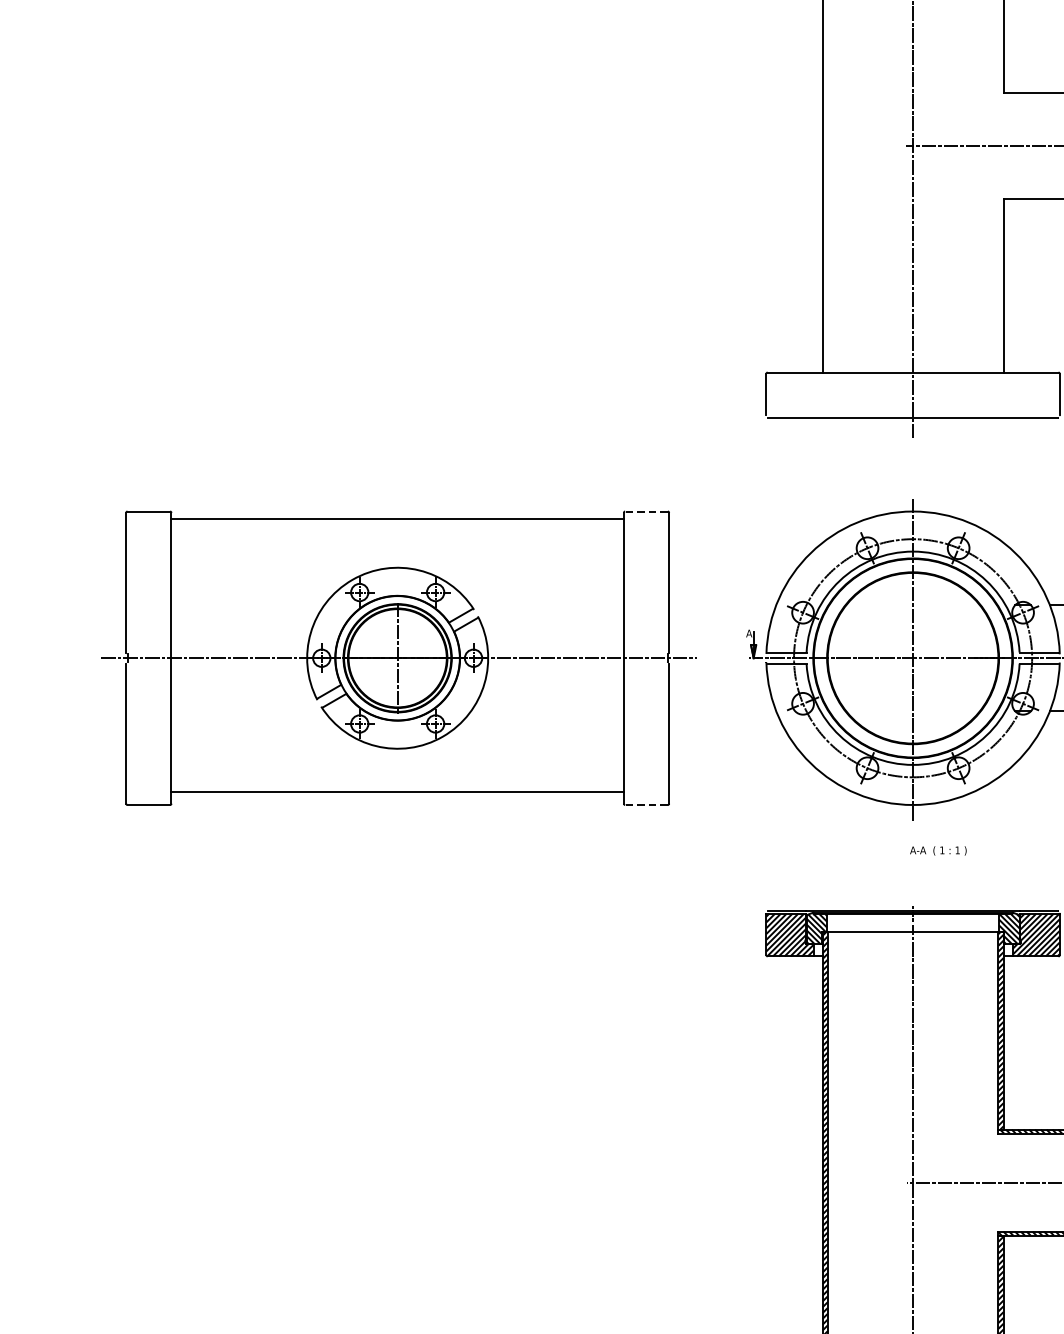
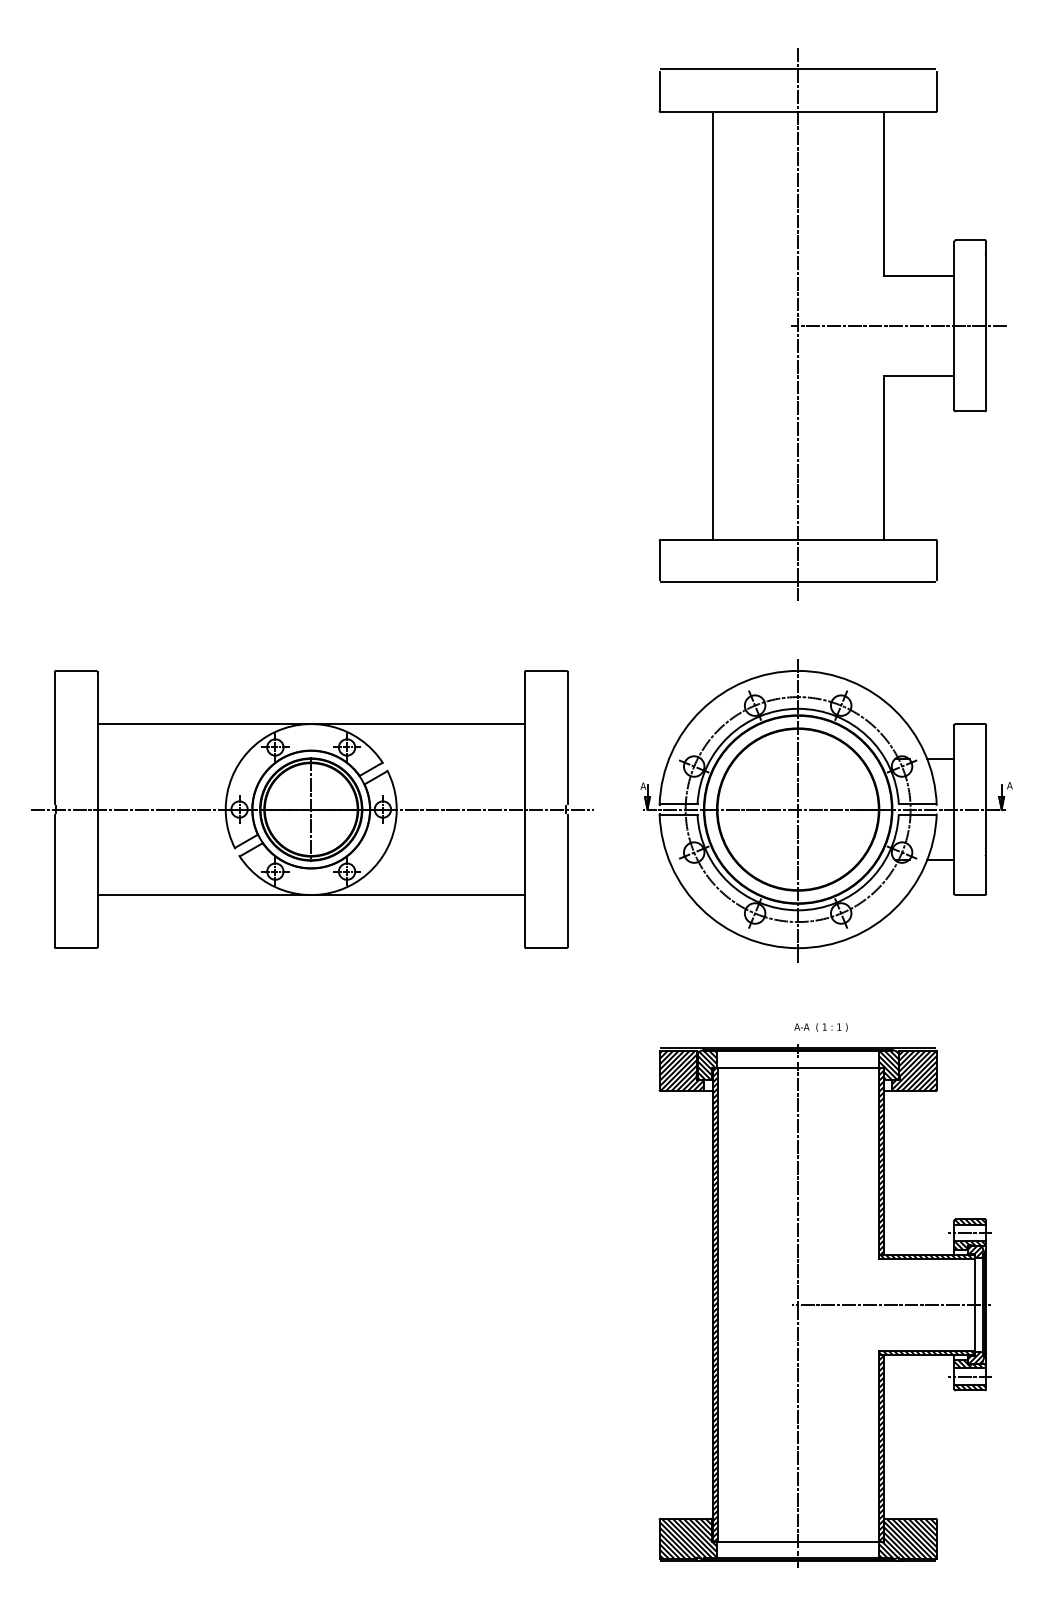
line: (645, 511) -> (545, 670), dashed -> solid
line: (396, 519) -> (310, 724), moved
line: (396, 792) -> (310, 895), moved
line: (645, 805) -> (545, 948), dashed -> solid
text: (937, 850) -> (820, 1027), moved

